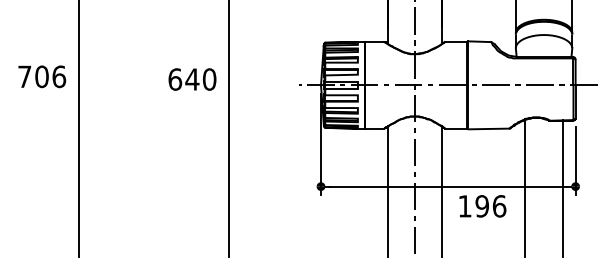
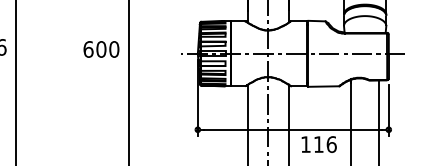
text: (192, 79) -> (101, 49), 640 -> 600
text: (481, 206) -> (318, 144), 196 -> 116

